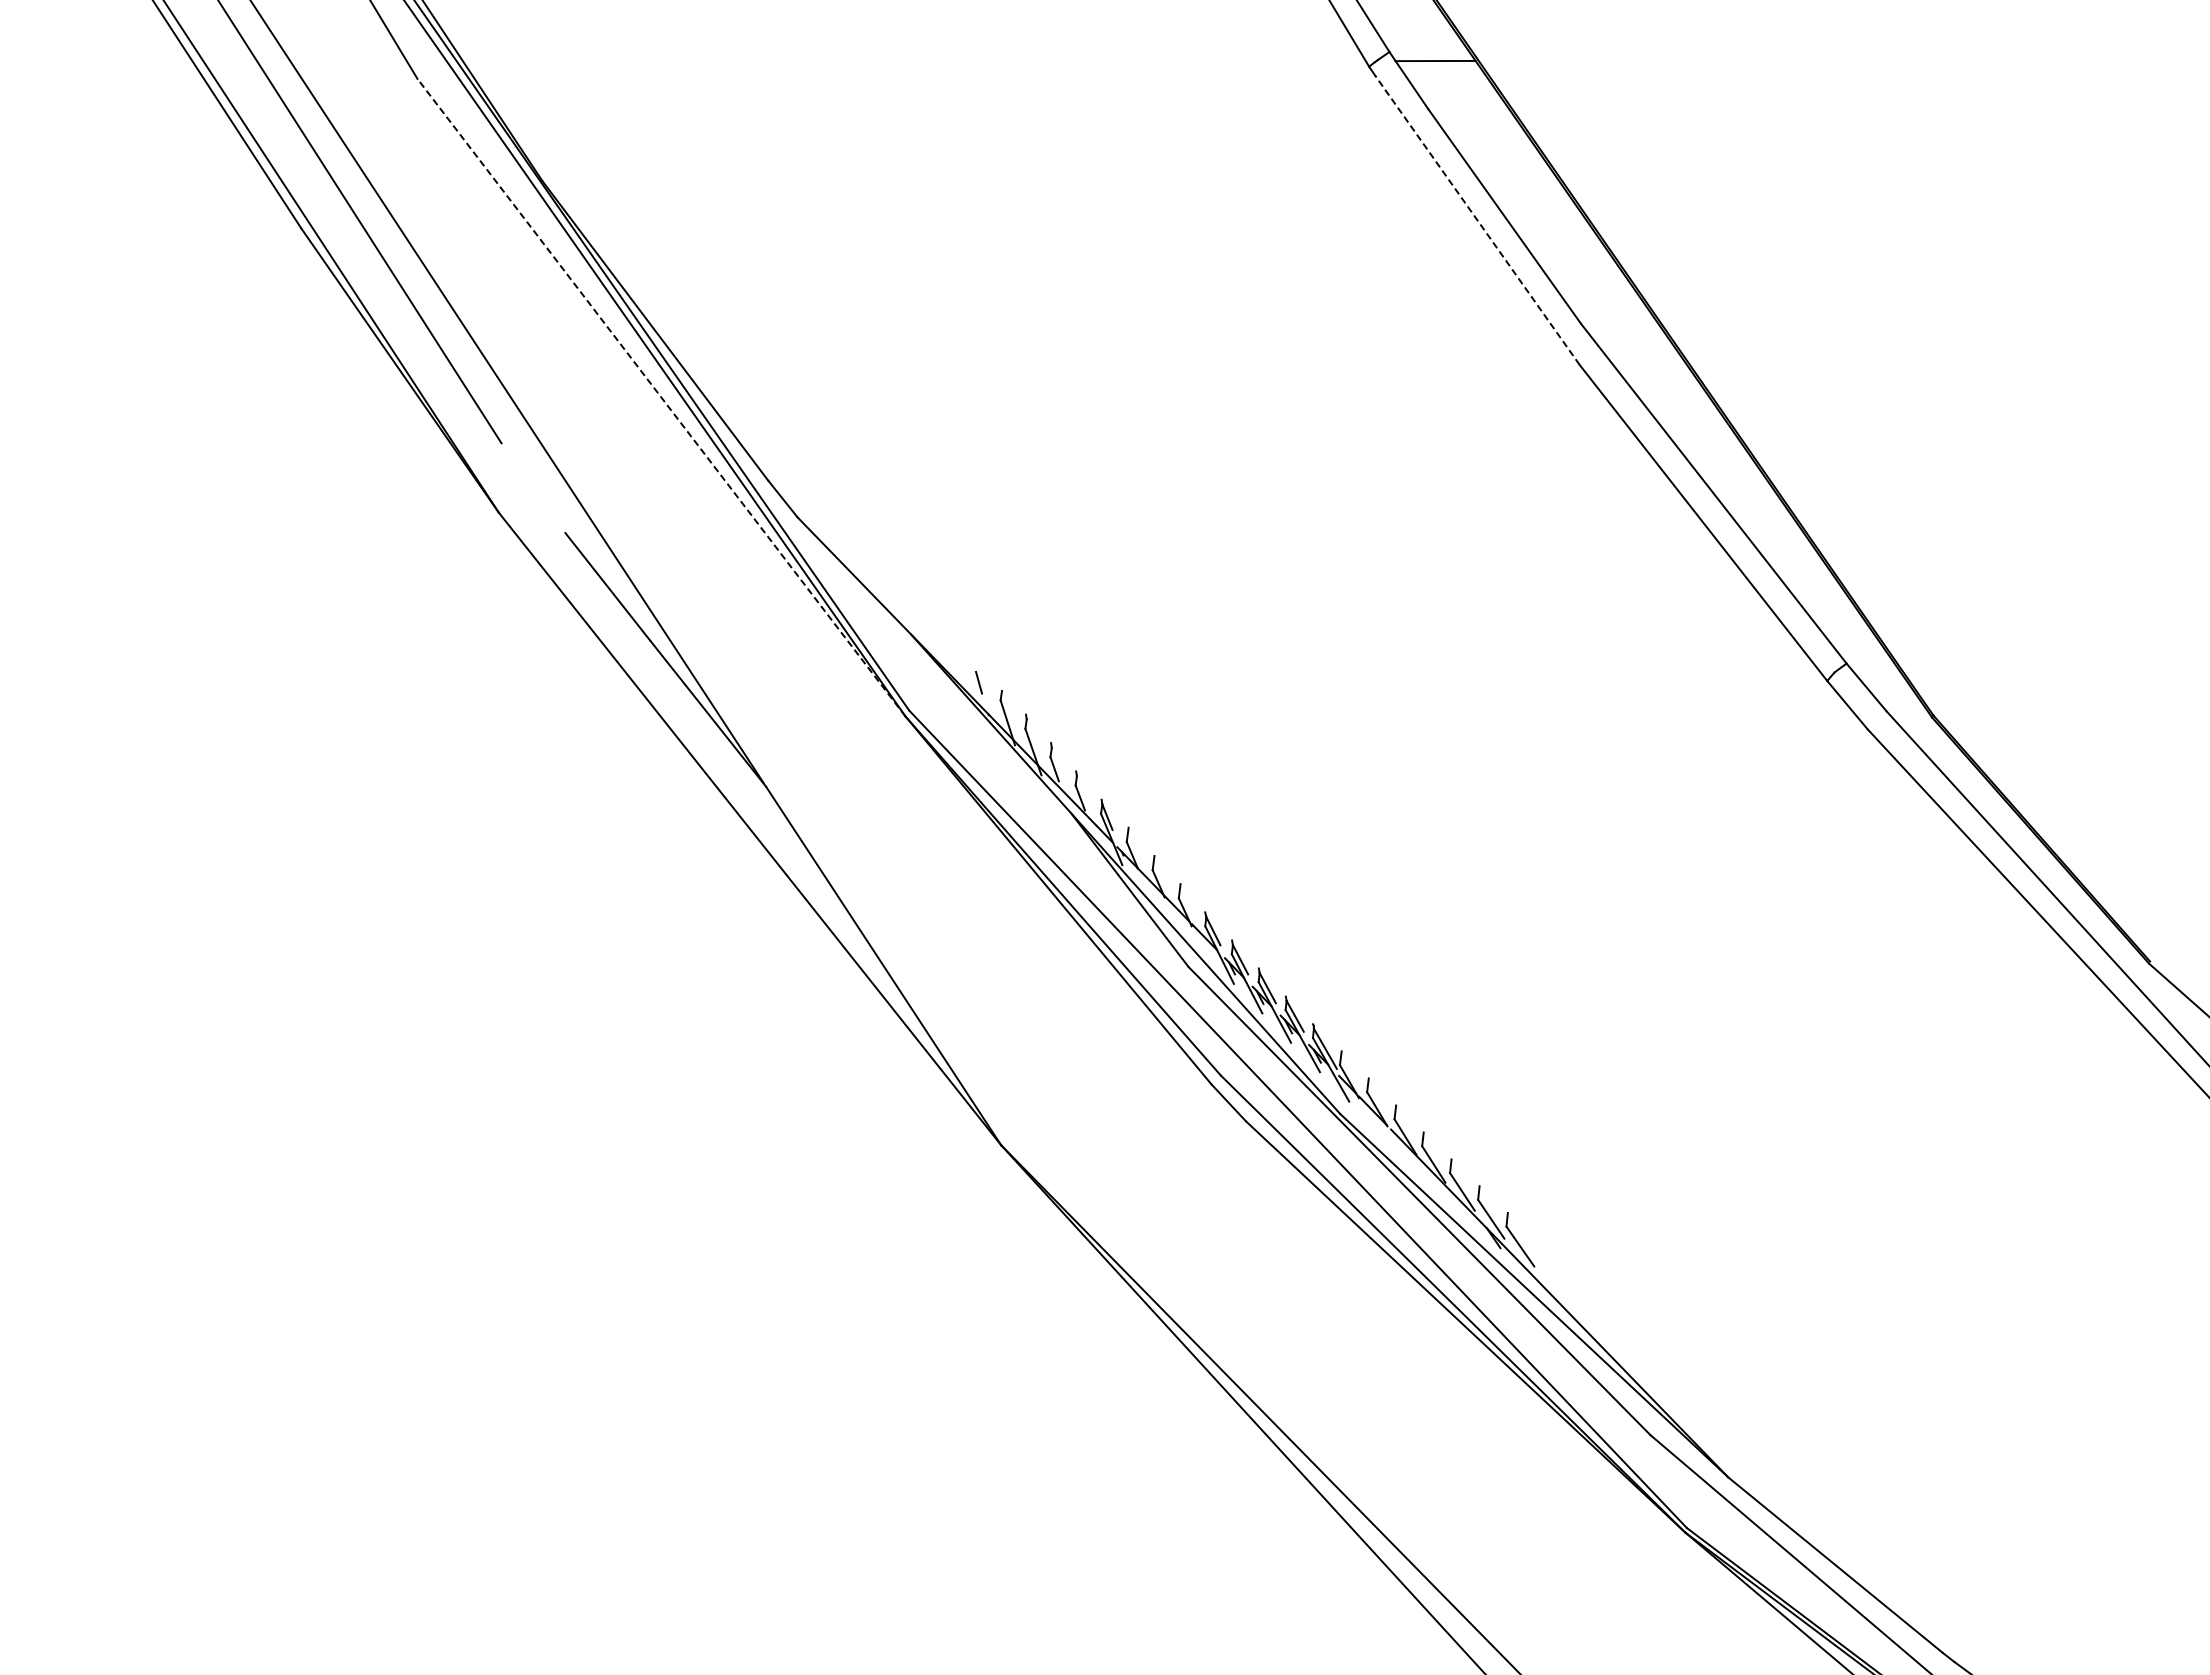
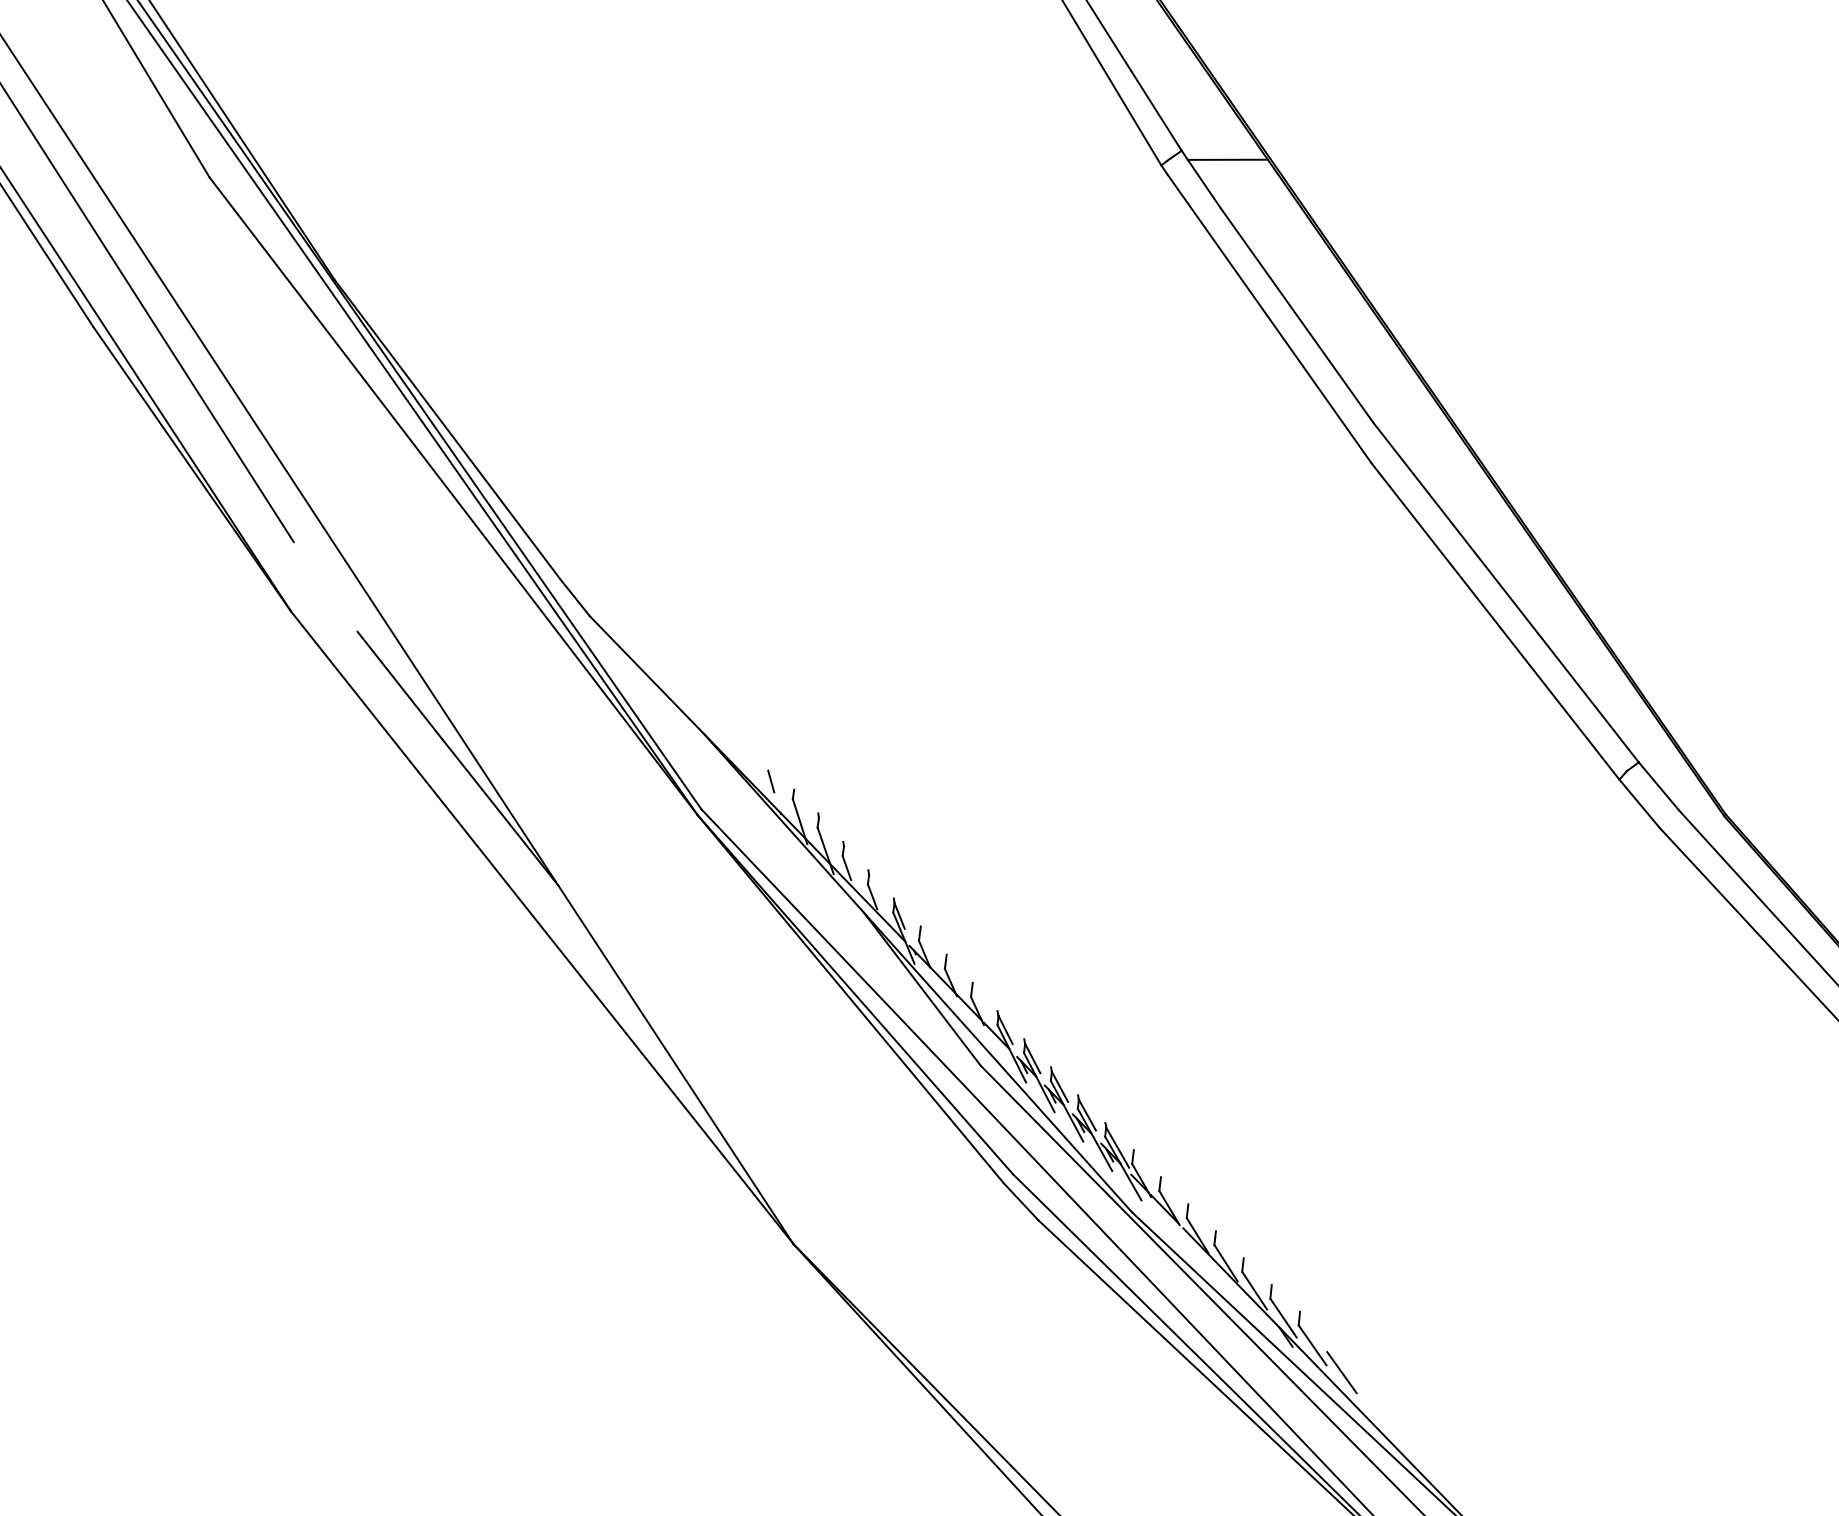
line: (1477, 219) -> (1269, 318), dashed -> solid
line: (661, 397) -> (453, 496), dashed -> solid
line: (1549, 1273) -> (1341, 1372), added

